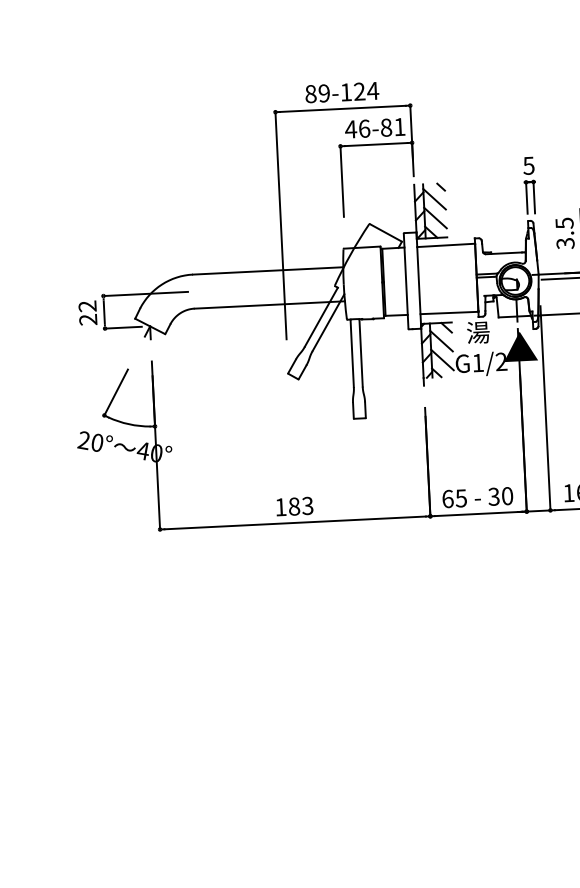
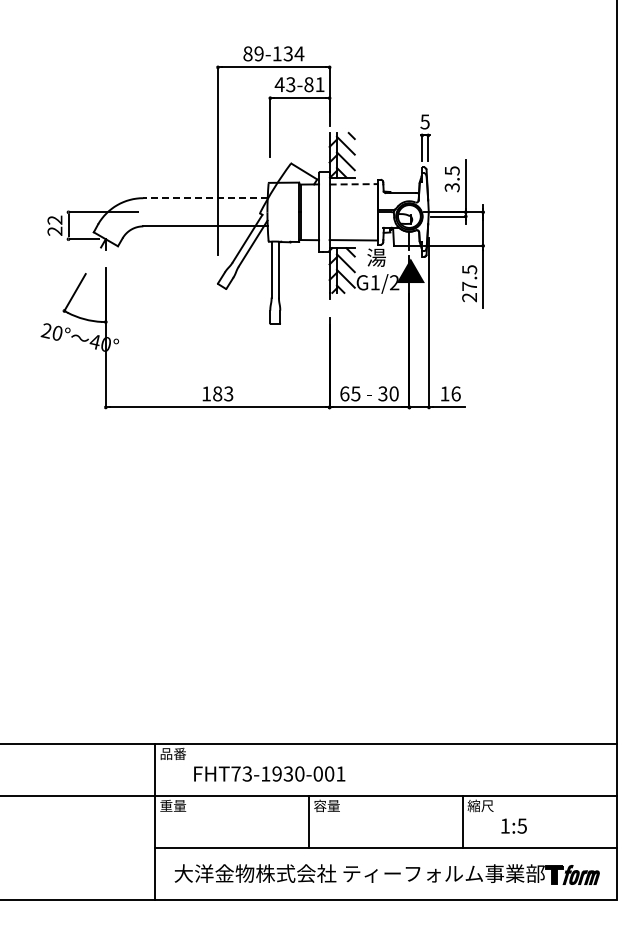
text: (358, 92) -> (287, 54), 89-124 -> 89-134
text: (364, 128) -> (290, 84), 46-81 -> 43-81
line: (446, 245) -> (353, 184), solid -> dashed
line: (268, 271) -> (205, 198), solid -> dashed

